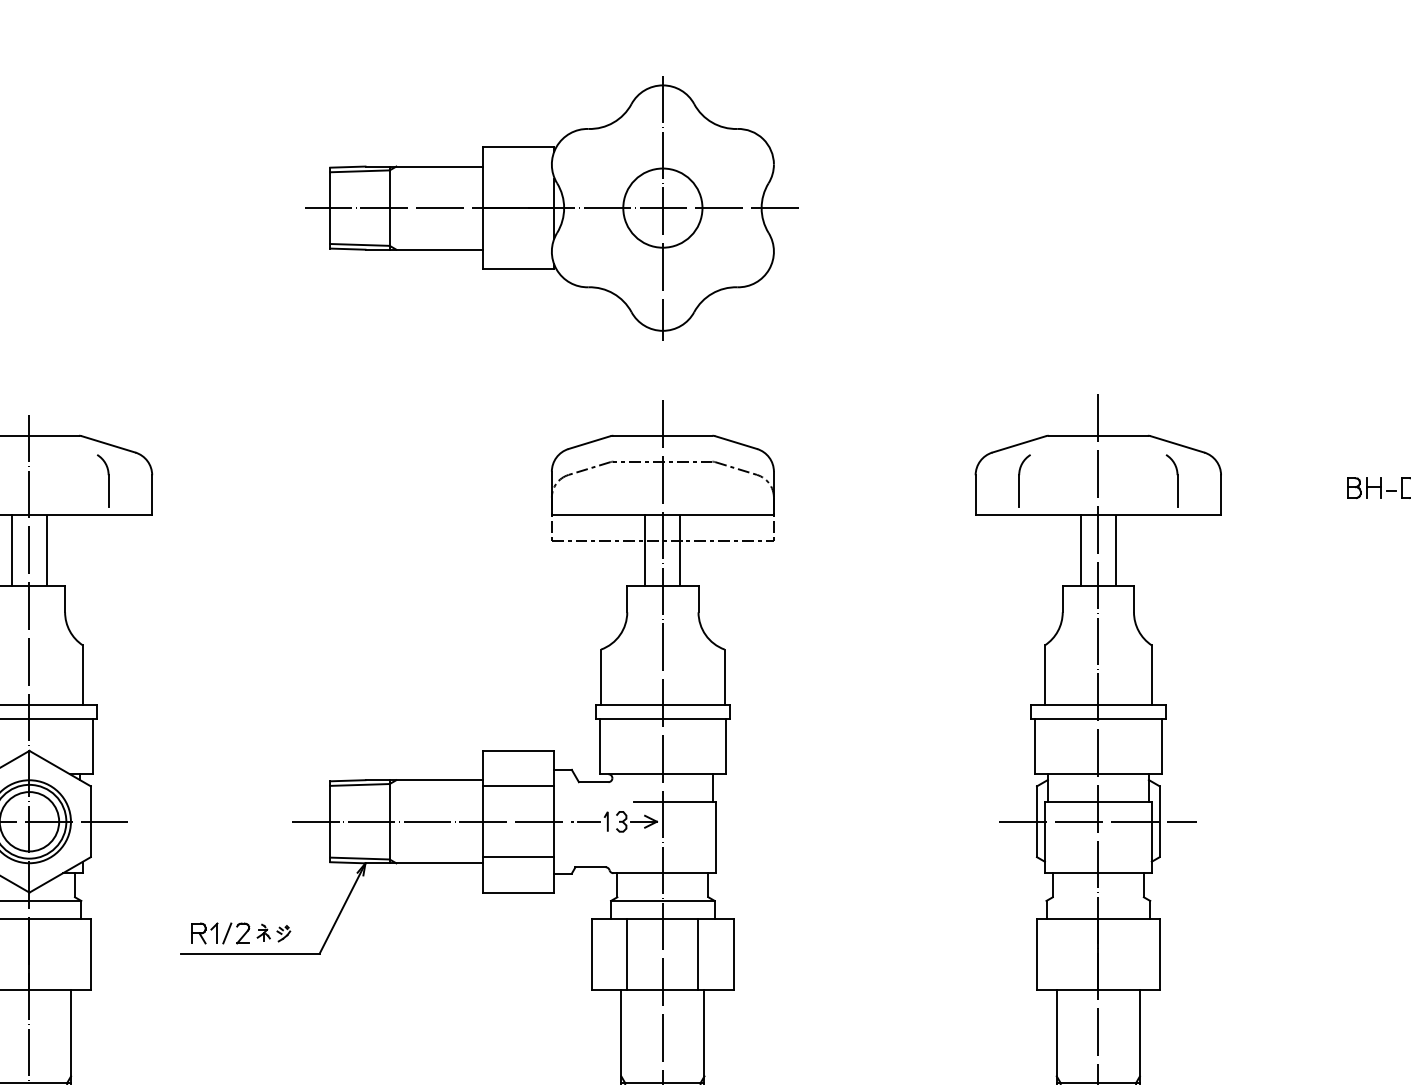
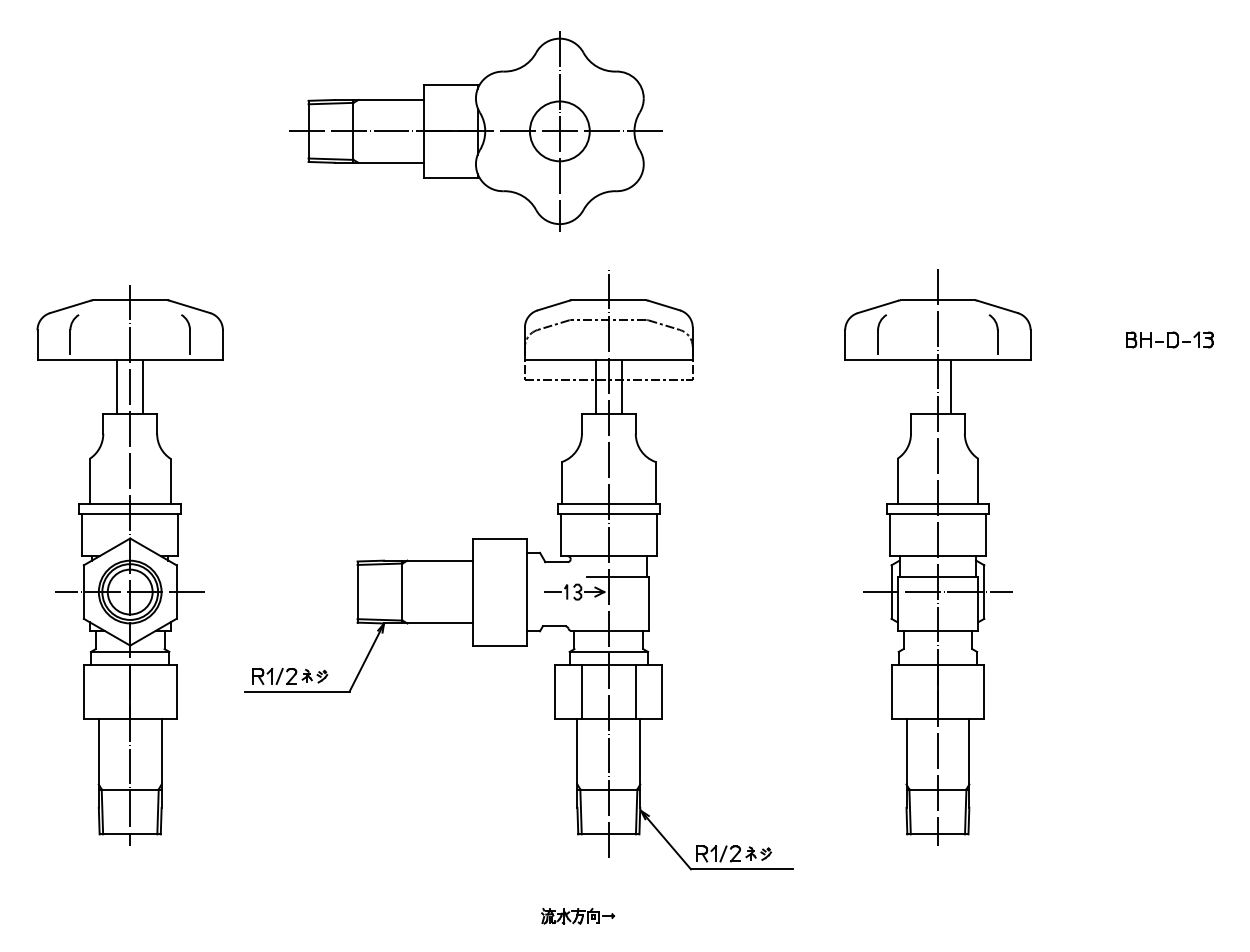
part: (551, 208) -> (475, 131), moved
line: (1080, 551) -> (924, 387), removed
line: (518, 786) -> (499, 565), removed
line: (432, 822) -> (434, 592), removed
line: (518, 856) -> (499, 618), removed

